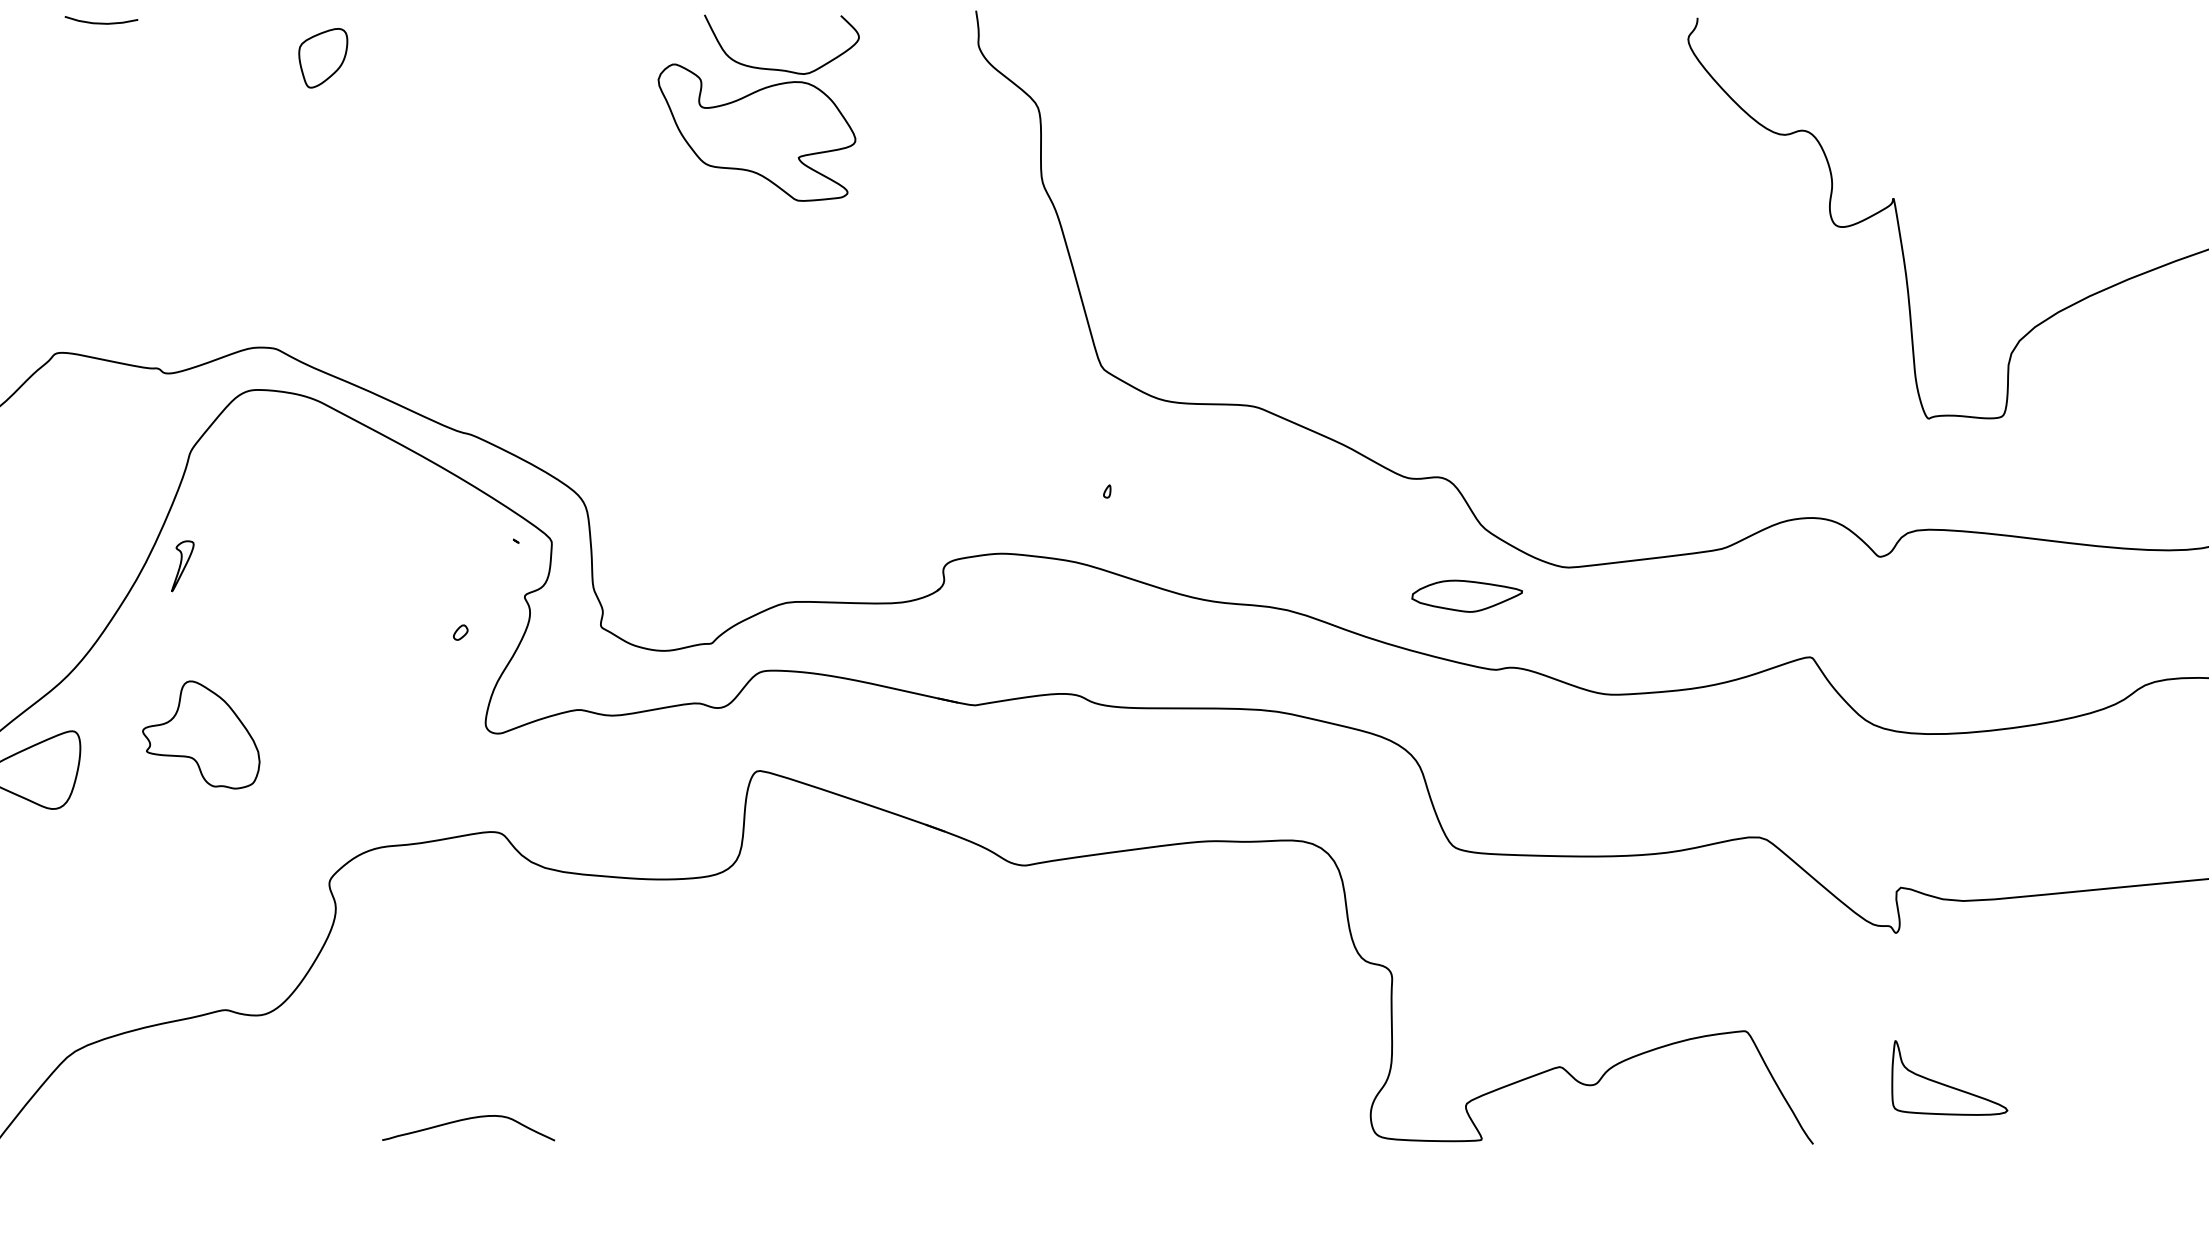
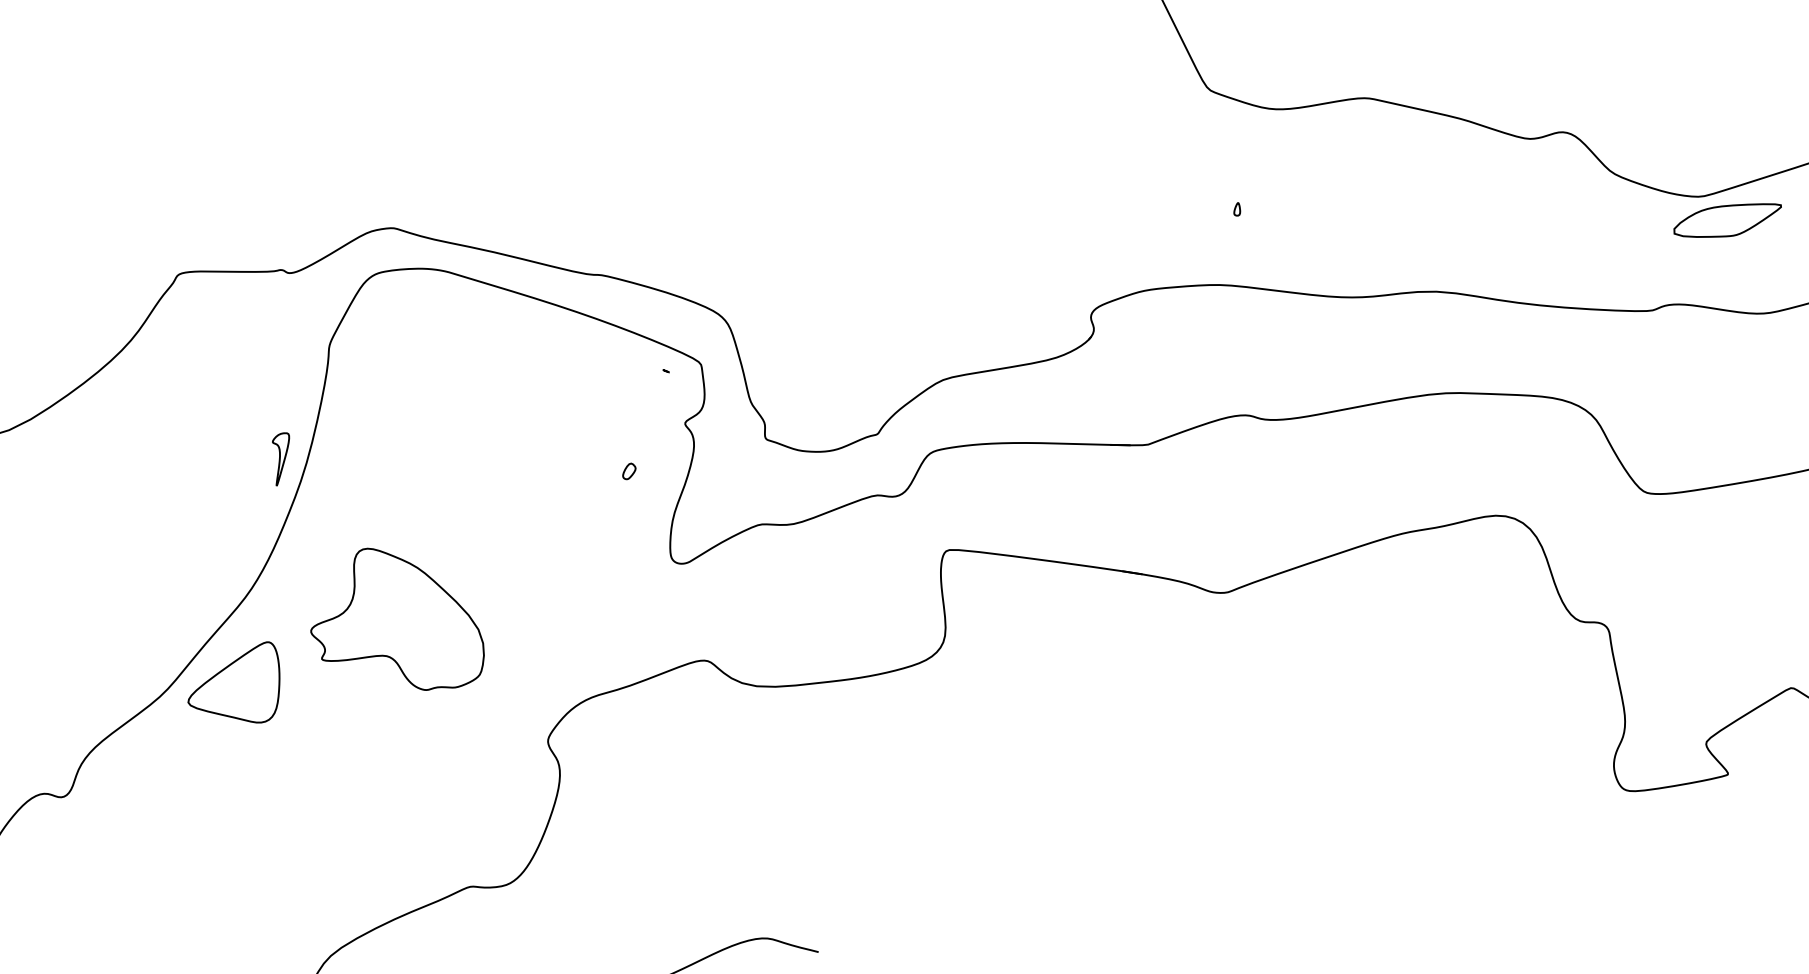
part: (182, 566) -> (282, 459), moved
part: (1466, 595) -> (1727, 220), moved
part: (201, 734) -> (394, 620), size x1.43

